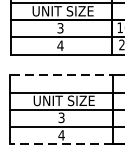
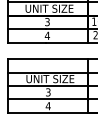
line: (61, 75) -> (48, 59), dashed -> solid
line: (61, 144) -> (48, 113), dashed -> solid

